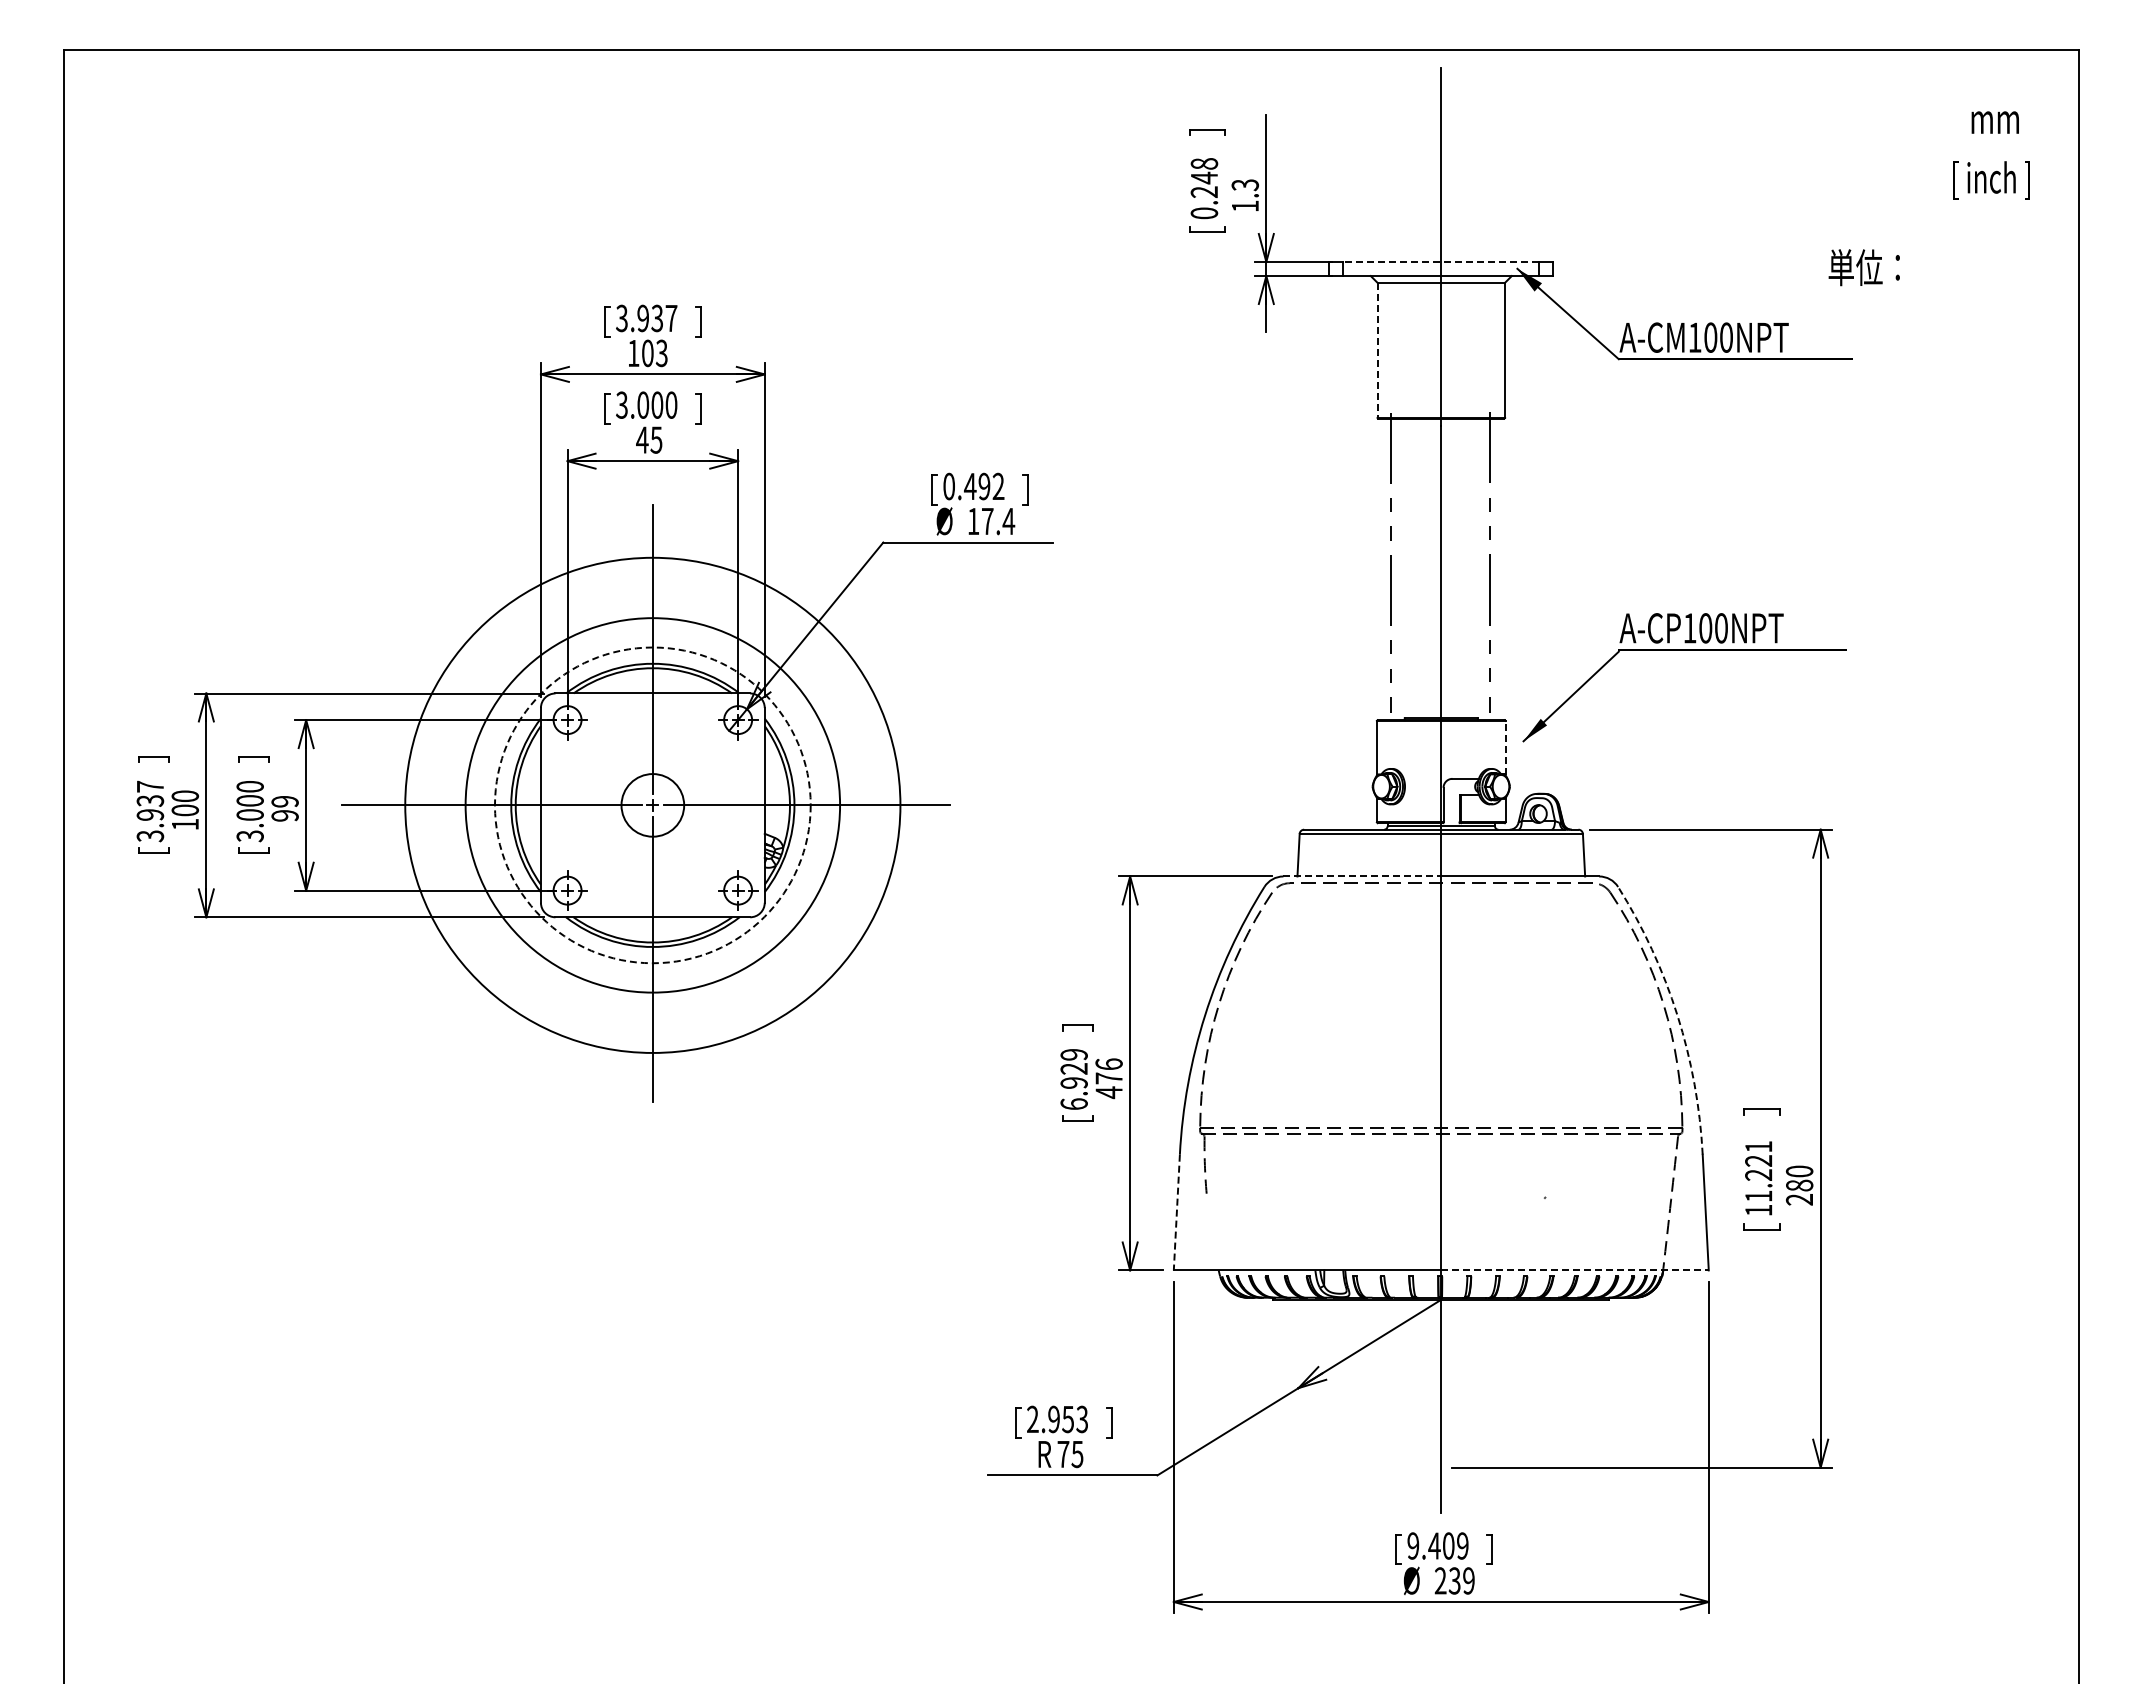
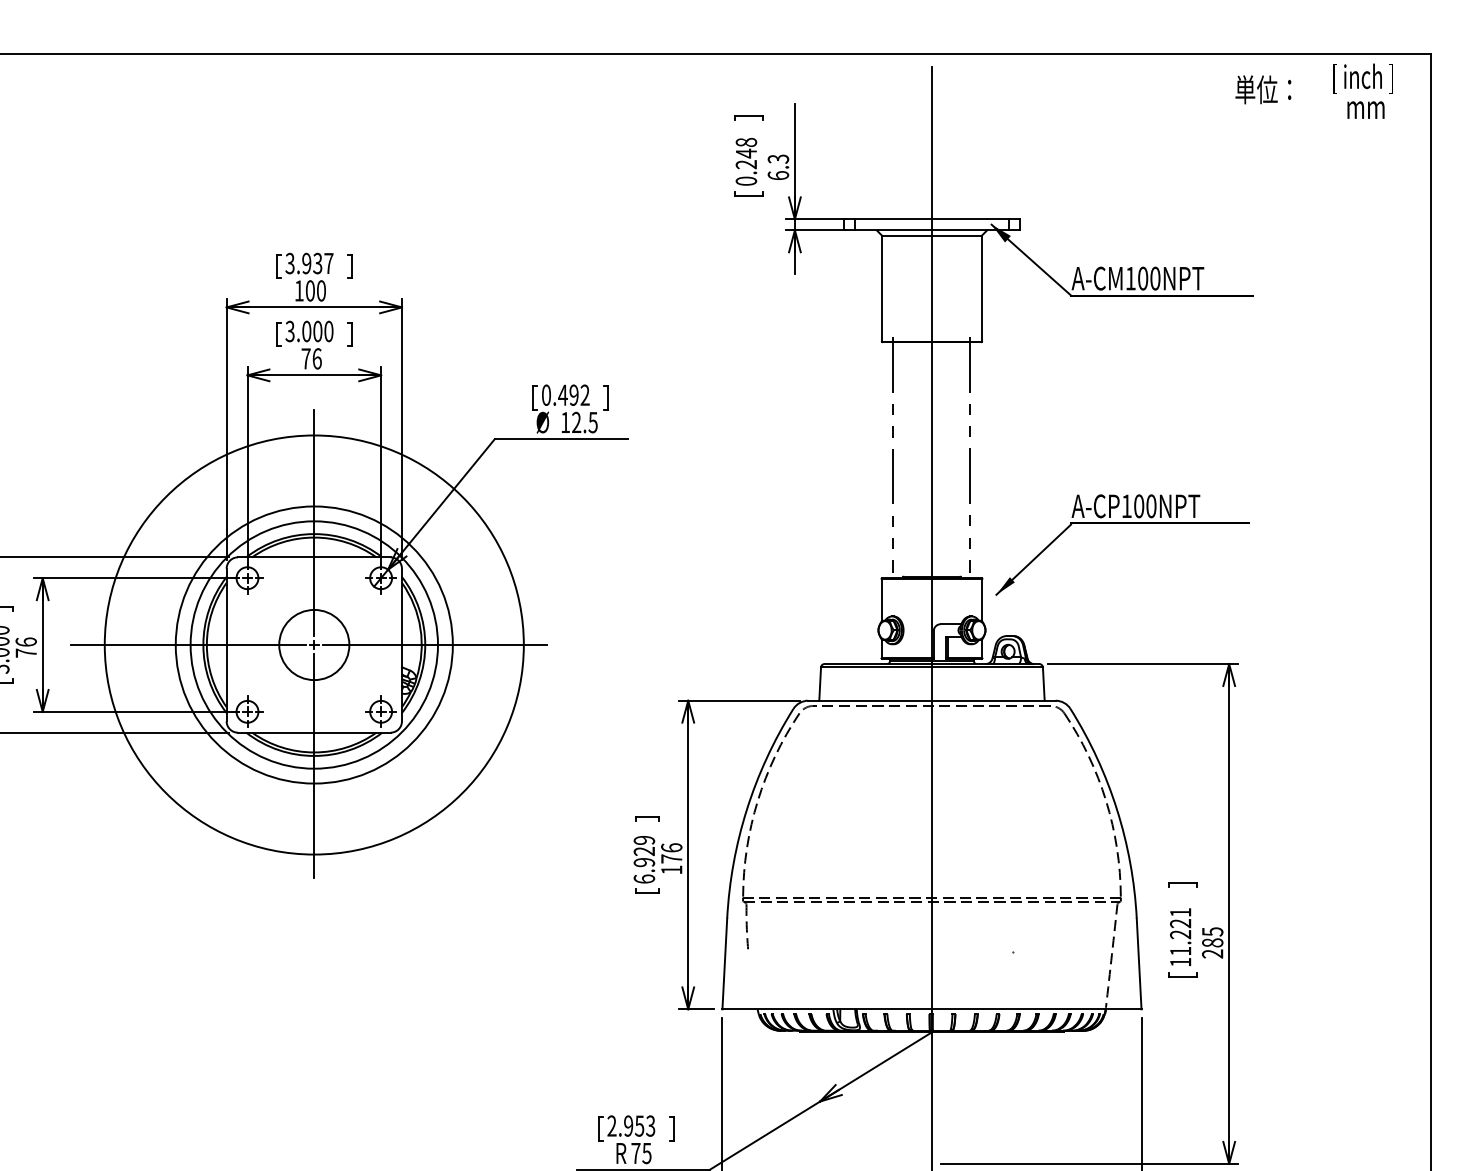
text: (1991, 180) -> (1363, 78), moved
text: (1245, 205) -> (778, 175), 1.3 -> 6.3
line: (1440, 261) -> (931, 218), dashed -> solid
text: (1863, 267) -> (1262, 89), moved
line: (1377, 350) -> (882, 288), dashed -> solid
text: (661, 352) -> (321, 290), 103 -> 100
text: (649, 439) -> (311, 358), 45 -> 76
text: (998, 521) -> (585, 422), 17.4 -> 12.5
line: (1505, 747) -> (982, 599), dashed -> solid
circle: (652, 804) -> (314, 644), size x1.43
circle: (652, 805) -> (314, 645), dashed -> solid
circle: (652, 805) -> (314, 645), size x0.71
circle: (652, 805) -> (314, 645), size x1.43
text: (284, 808) -> (25, 647), 99 -> 76
line: (1362, 876) -> (870, 700), dashed -> solid
arc: (1677, 1015) -> (1117, 809), dashed -> solid
text: (1108, 1092) -> (671, 869), 476 -> 176
text: (1799, 1171) -> (1212, 931), 280 -> 285
line: (1176, 1212) -> (724, 963), dashed -> solid
line: (1575, 1270) -> (1037, 1009), dashed -> solid

